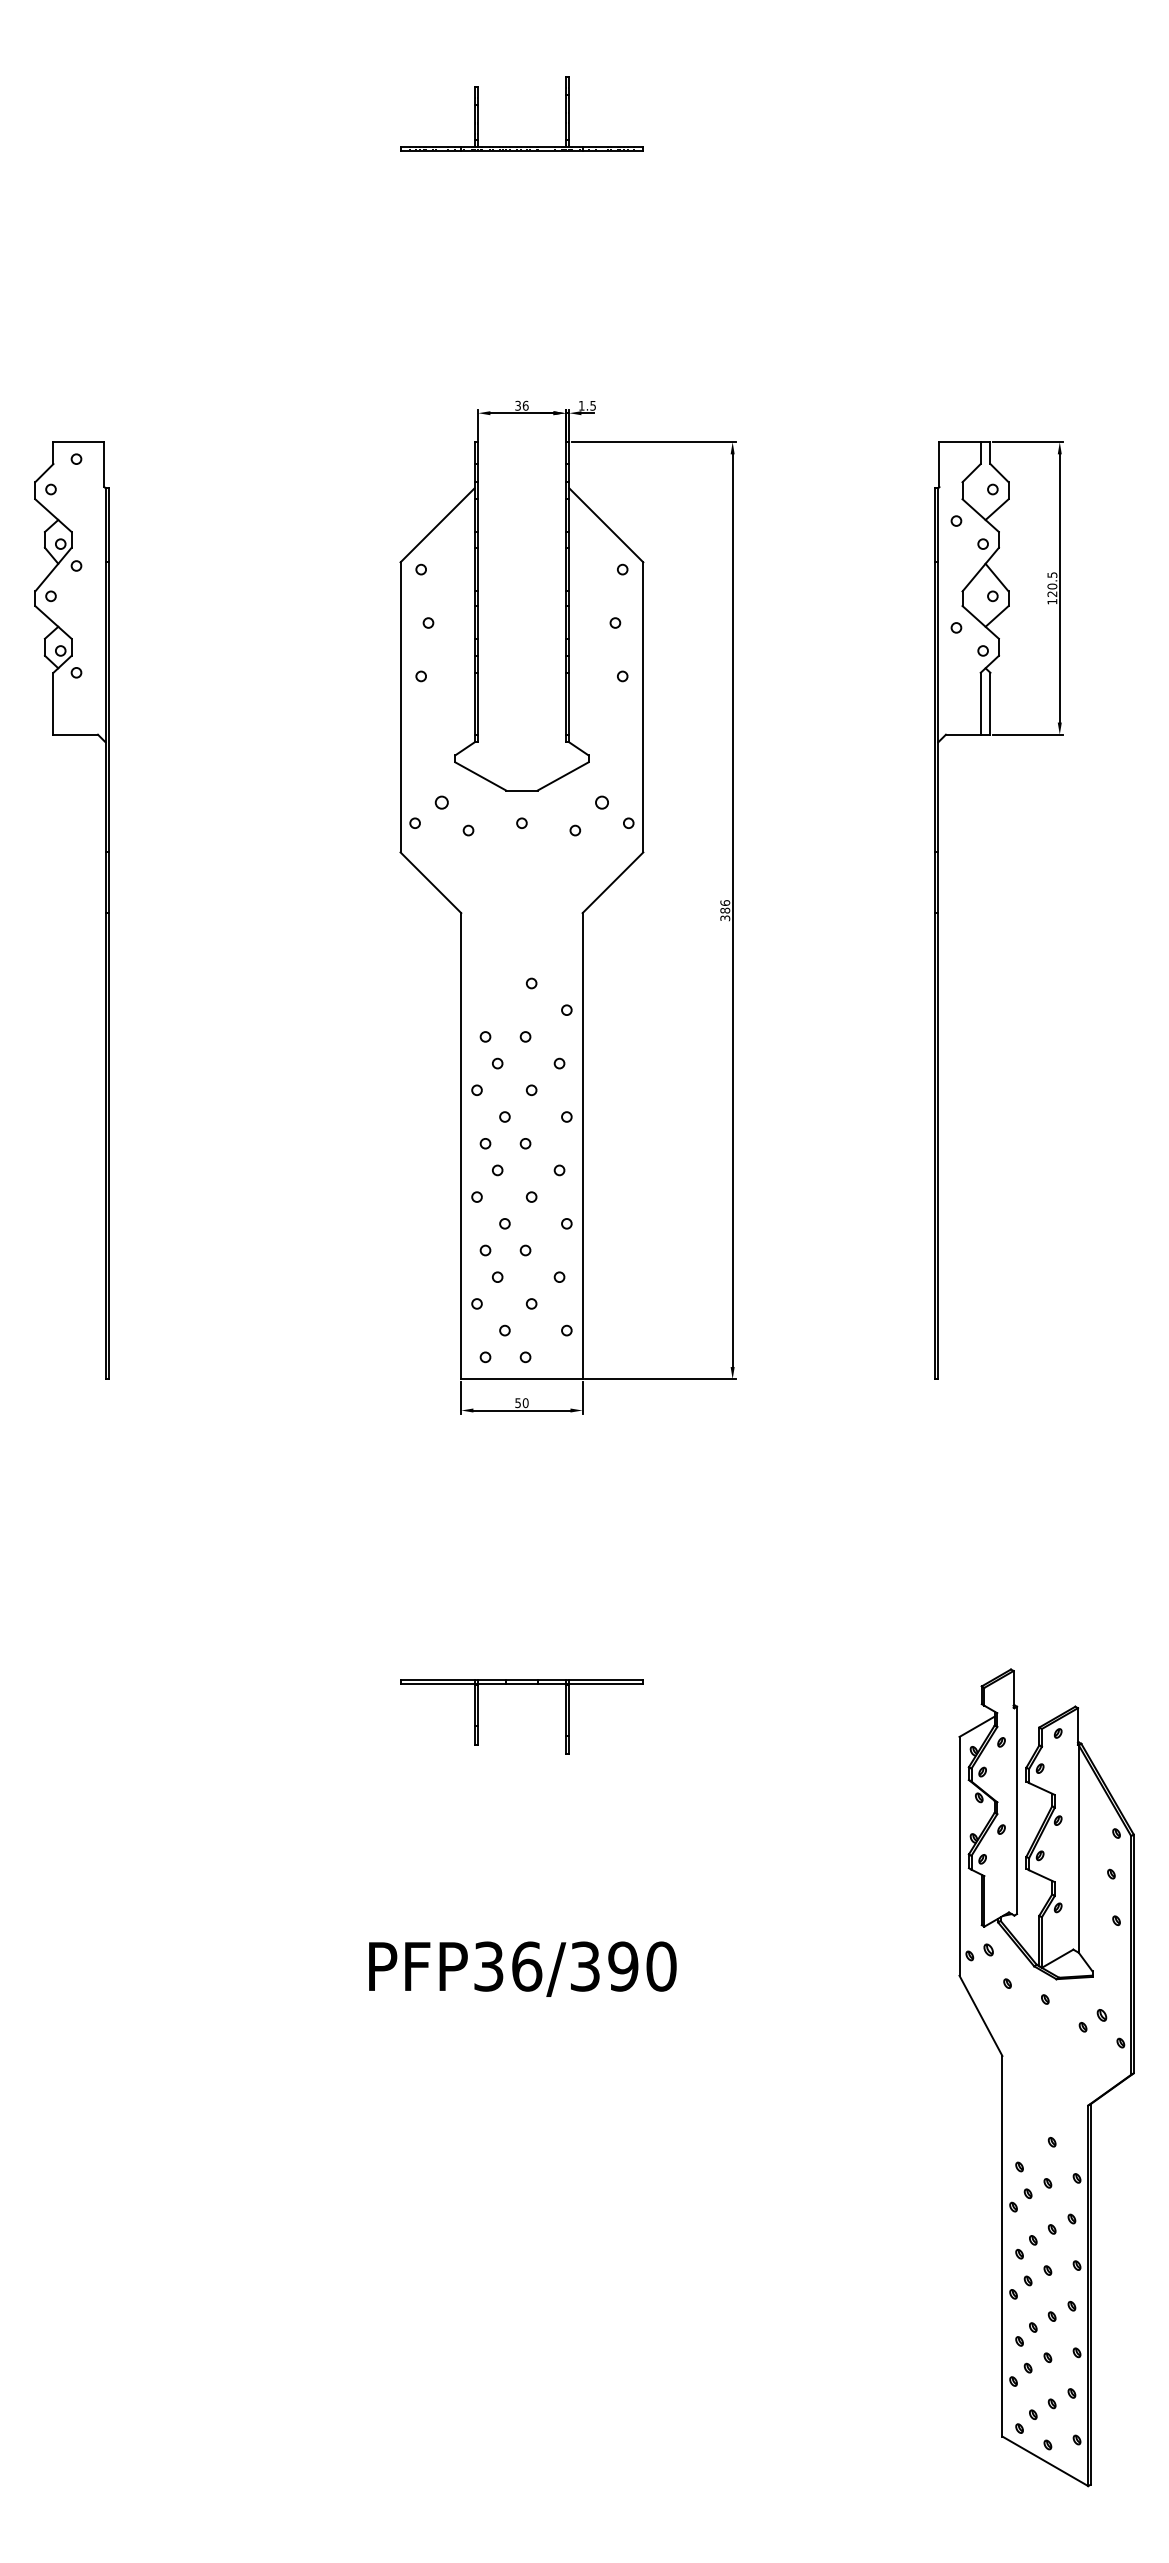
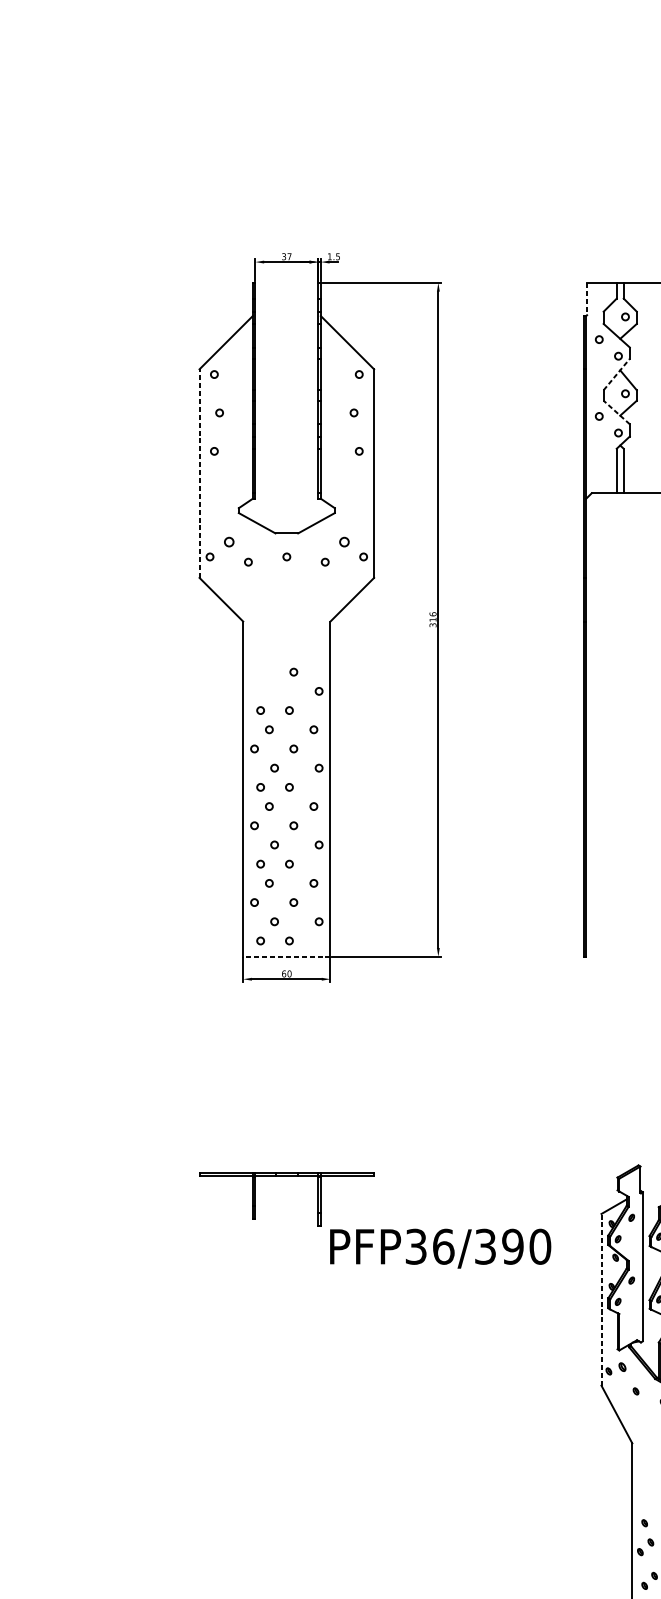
part: (521, 146) -> (286, 70), removed
text: (525, 405) -> (289, 256), 36 -> 37
line: (939, 465) -> (587, 299), solid -> dashed
line: (981, 569) -> (617, 374), solid -> dashed
line: (980, 622) -> (616, 412), solid -> dashed
line: (400, 706) -> (199, 472), solid -> dashed
text: (725, 910) -> (433, 619), 386 -> 316
line: (521, 1379) -> (286, 956), solid -> dashed
text: (518, 1403) -> (284, 974), 50 -> 60
line: (959, 1855) -> (601, 1299), solid -> dashed
text: (522, 1968) -> (440, 1248), moved

